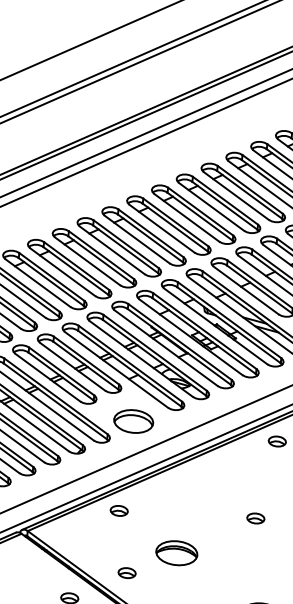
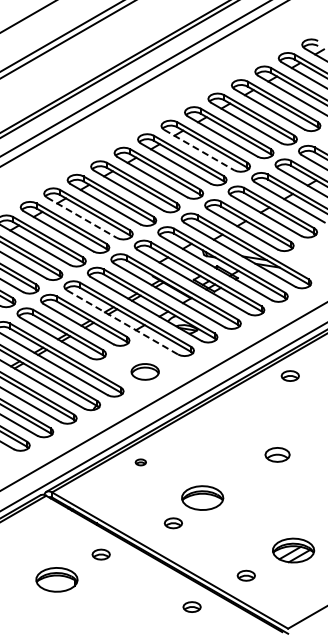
line: (211, 207) -> (199, 150), solid -> dashed
line: (88, 261) -> (82, 217), solid -> dashed
line: (117, 370) -> (123, 322), solid -> dashed
part: (132, 421) -> (144, 371), size x0.7
part: (118, 511) -> (140, 462), size x0.6
part: (254, 517) -> (276, 454), size x1.4
part: (126, 573) -> (172, 523), moved

